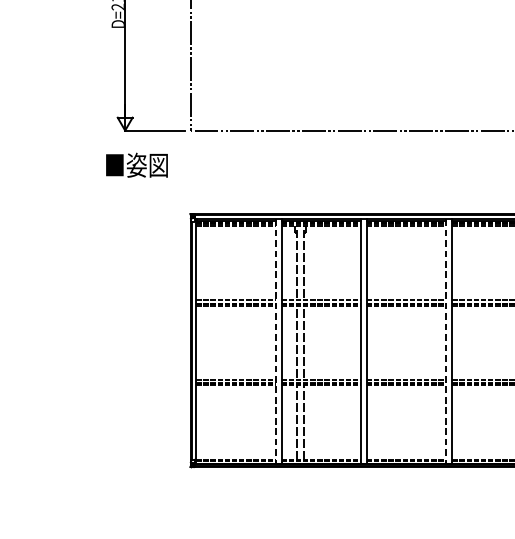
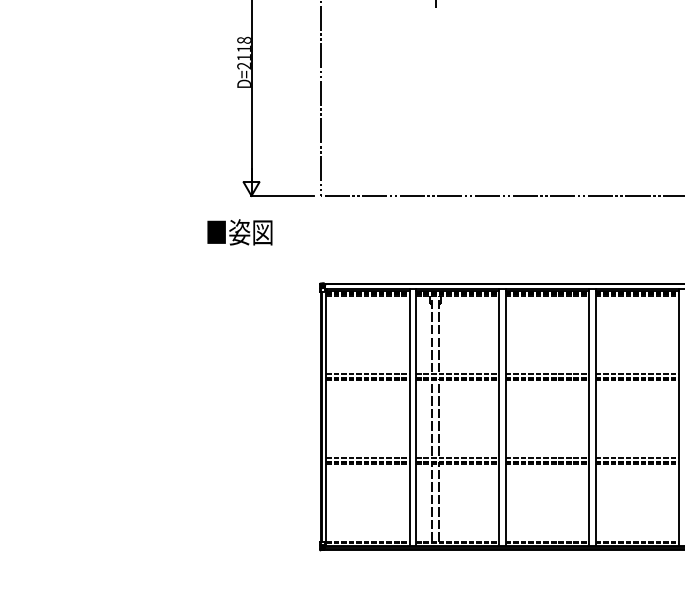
text: (136, 165) -> (239, 232), moved
line: (275, 341) -> (409, 417), dashed -> solid
line: (446, 341) -> (589, 417), dashed -> solid

